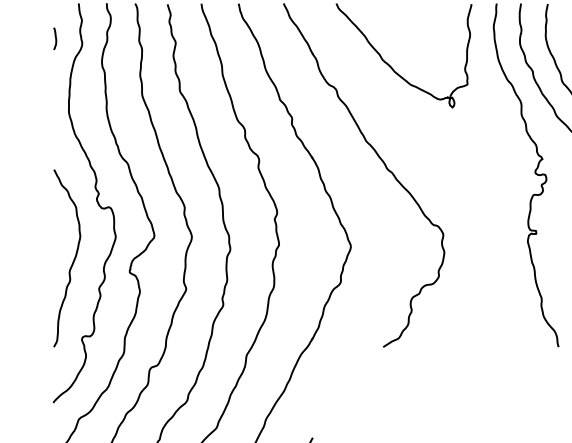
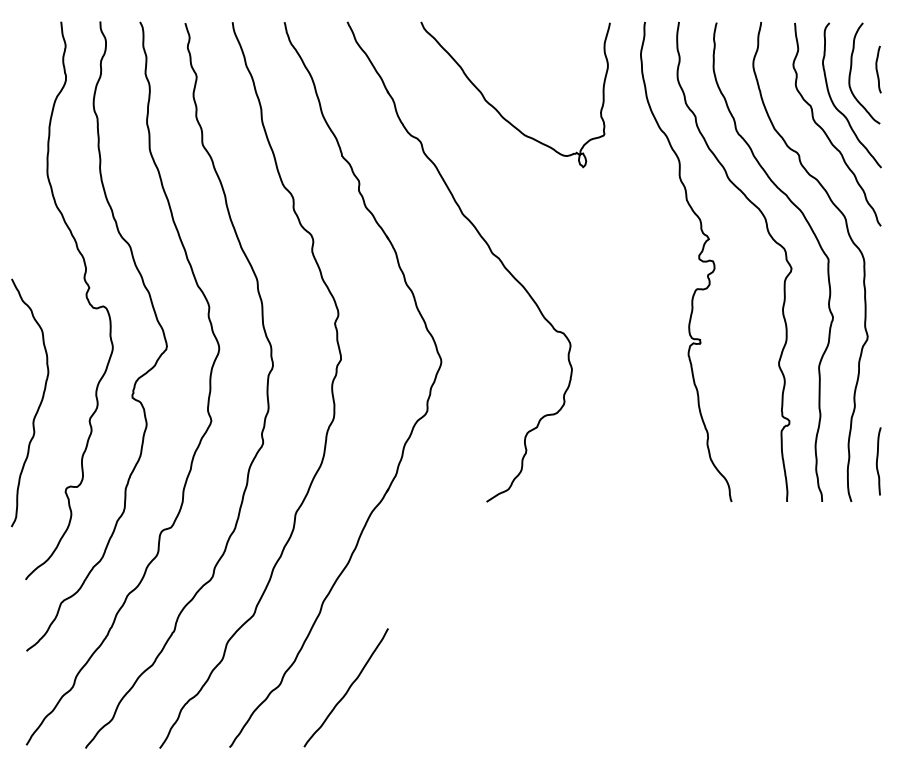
curve: (55, 38) -> (28, 70), removed
curve: (73, 260) -> (38, 406), moved

